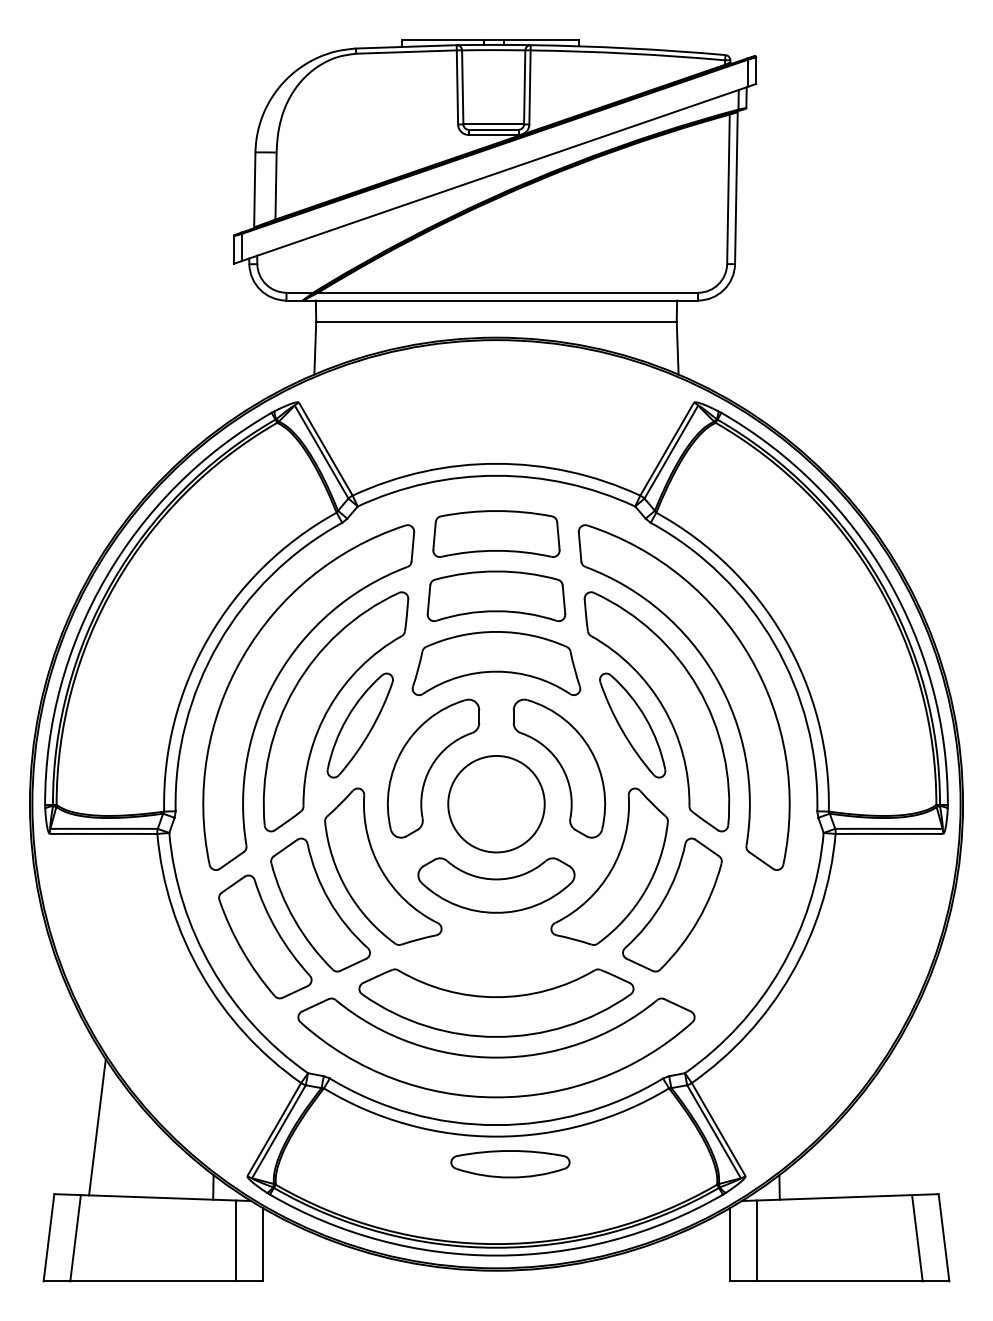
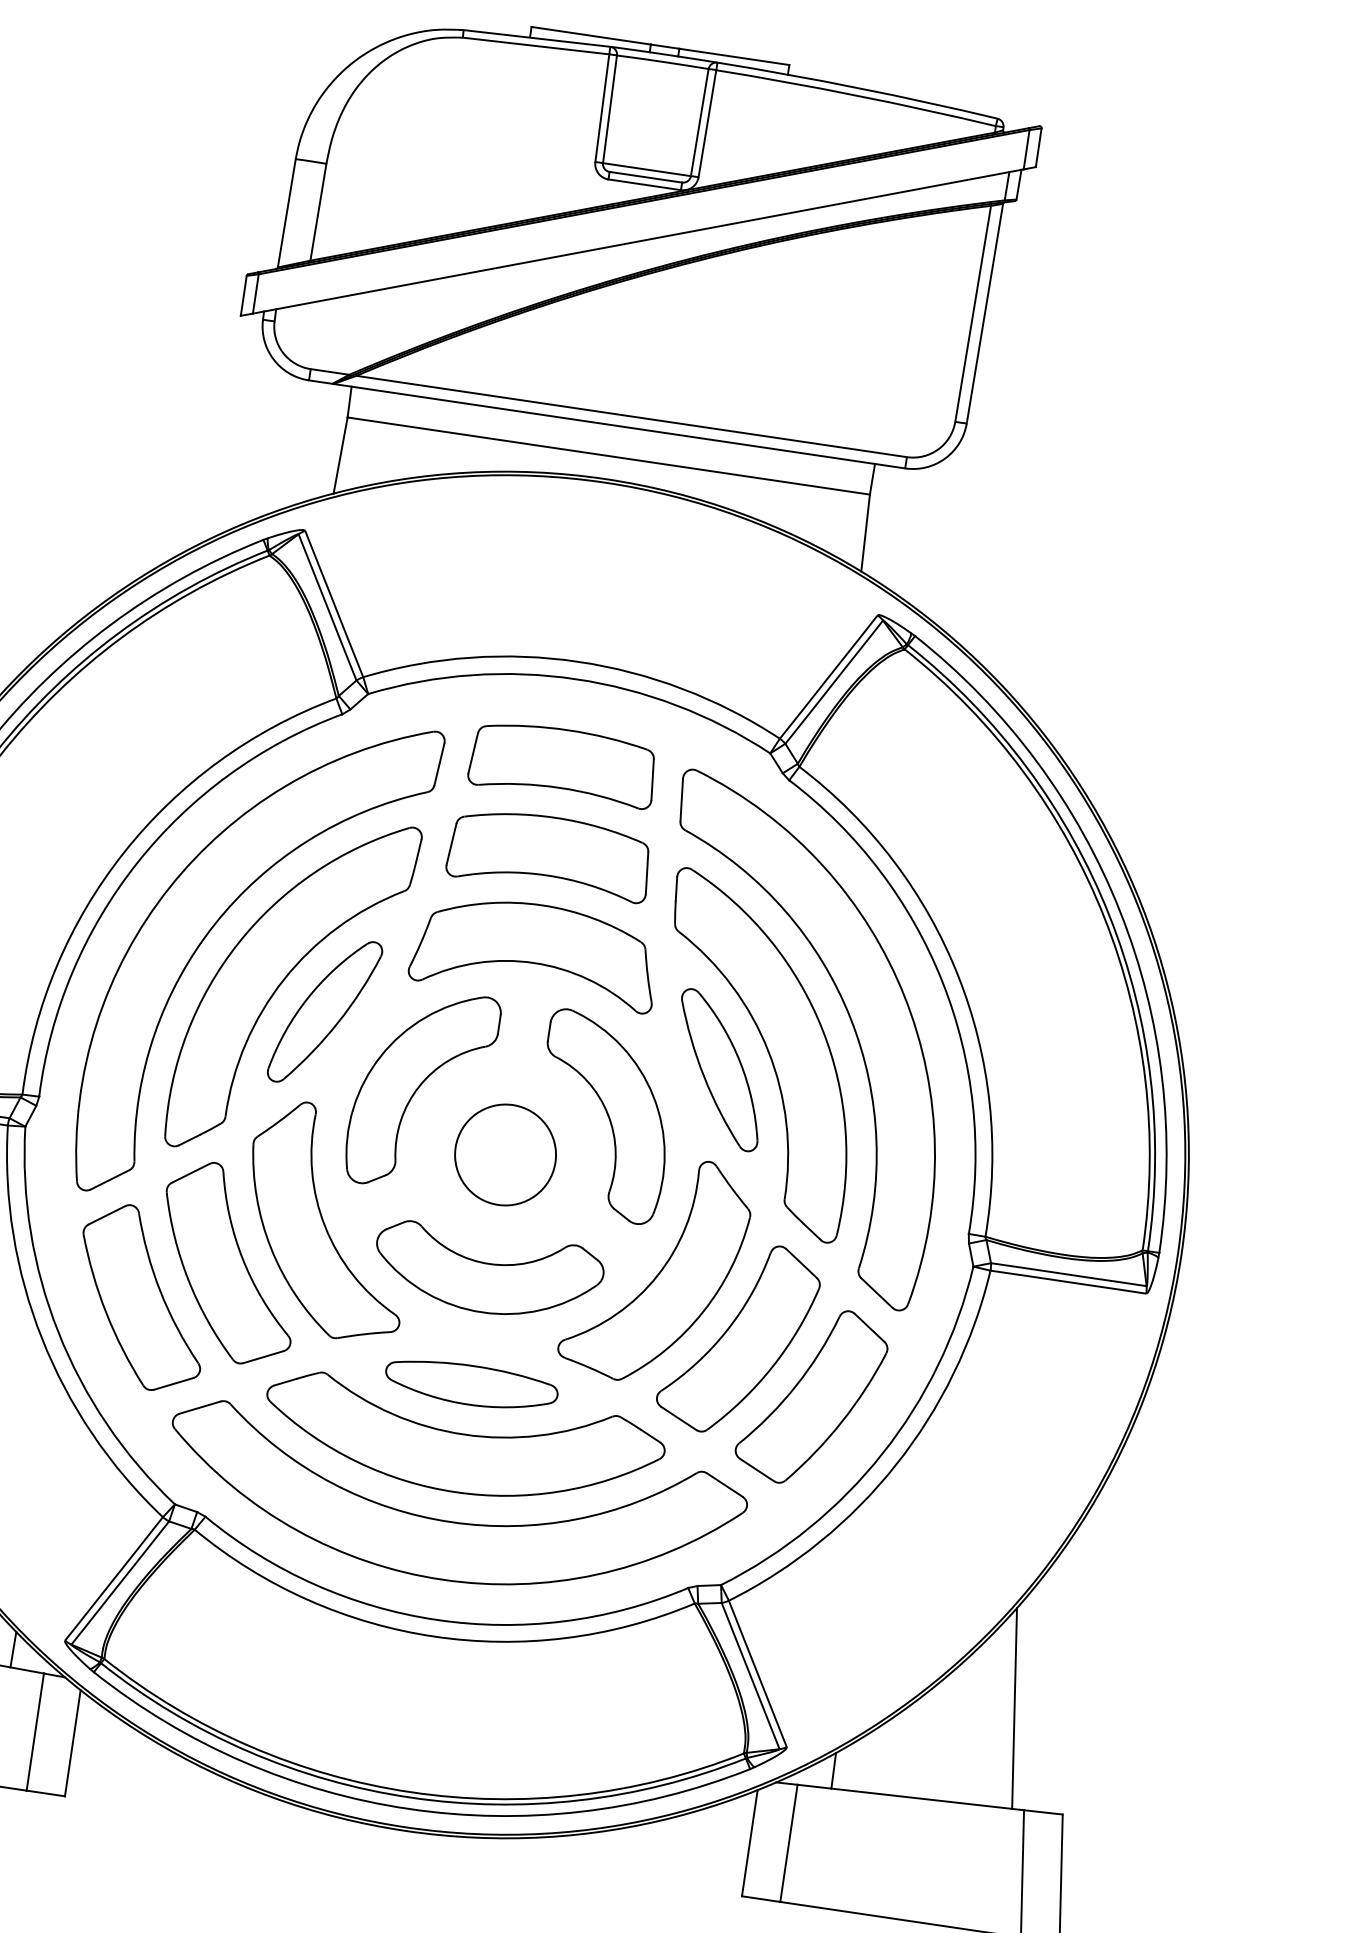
circle: (496, 803) -> (505, 1153), size x0.71
part: (727, 936) -> (811, 1396), added
line: (895, 1127) -> (1014, 1708), added
part: (510, 1164) -> (471, 1385), moved

